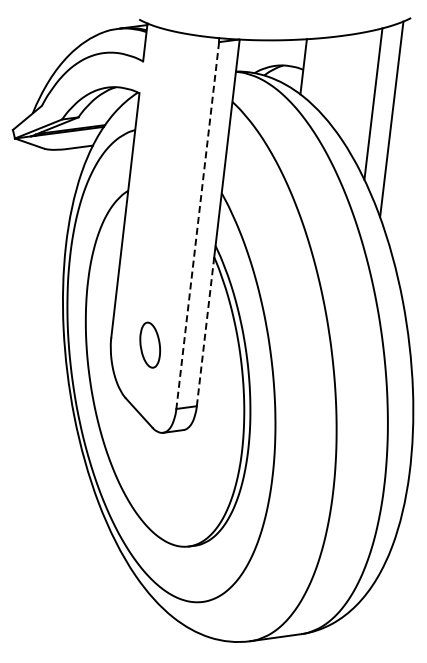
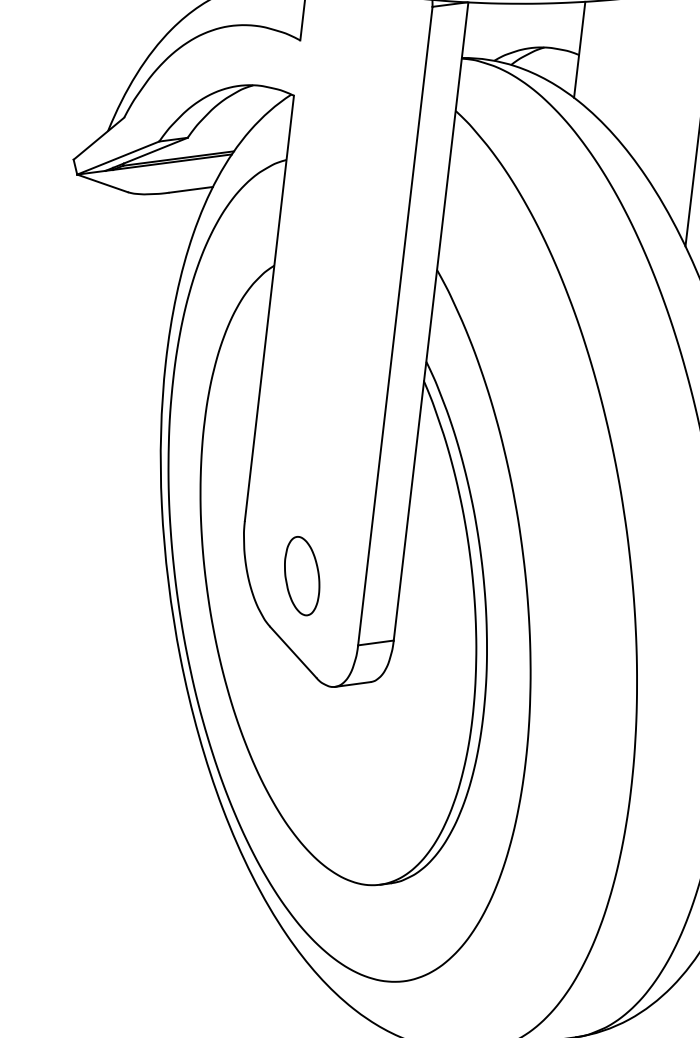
line: (197, 225) -> (394, 326), dashed -> solid
line: (205, 331) -> (408, 510), dashed -> solid
part: (149, 344) -> (300, 574), moved

